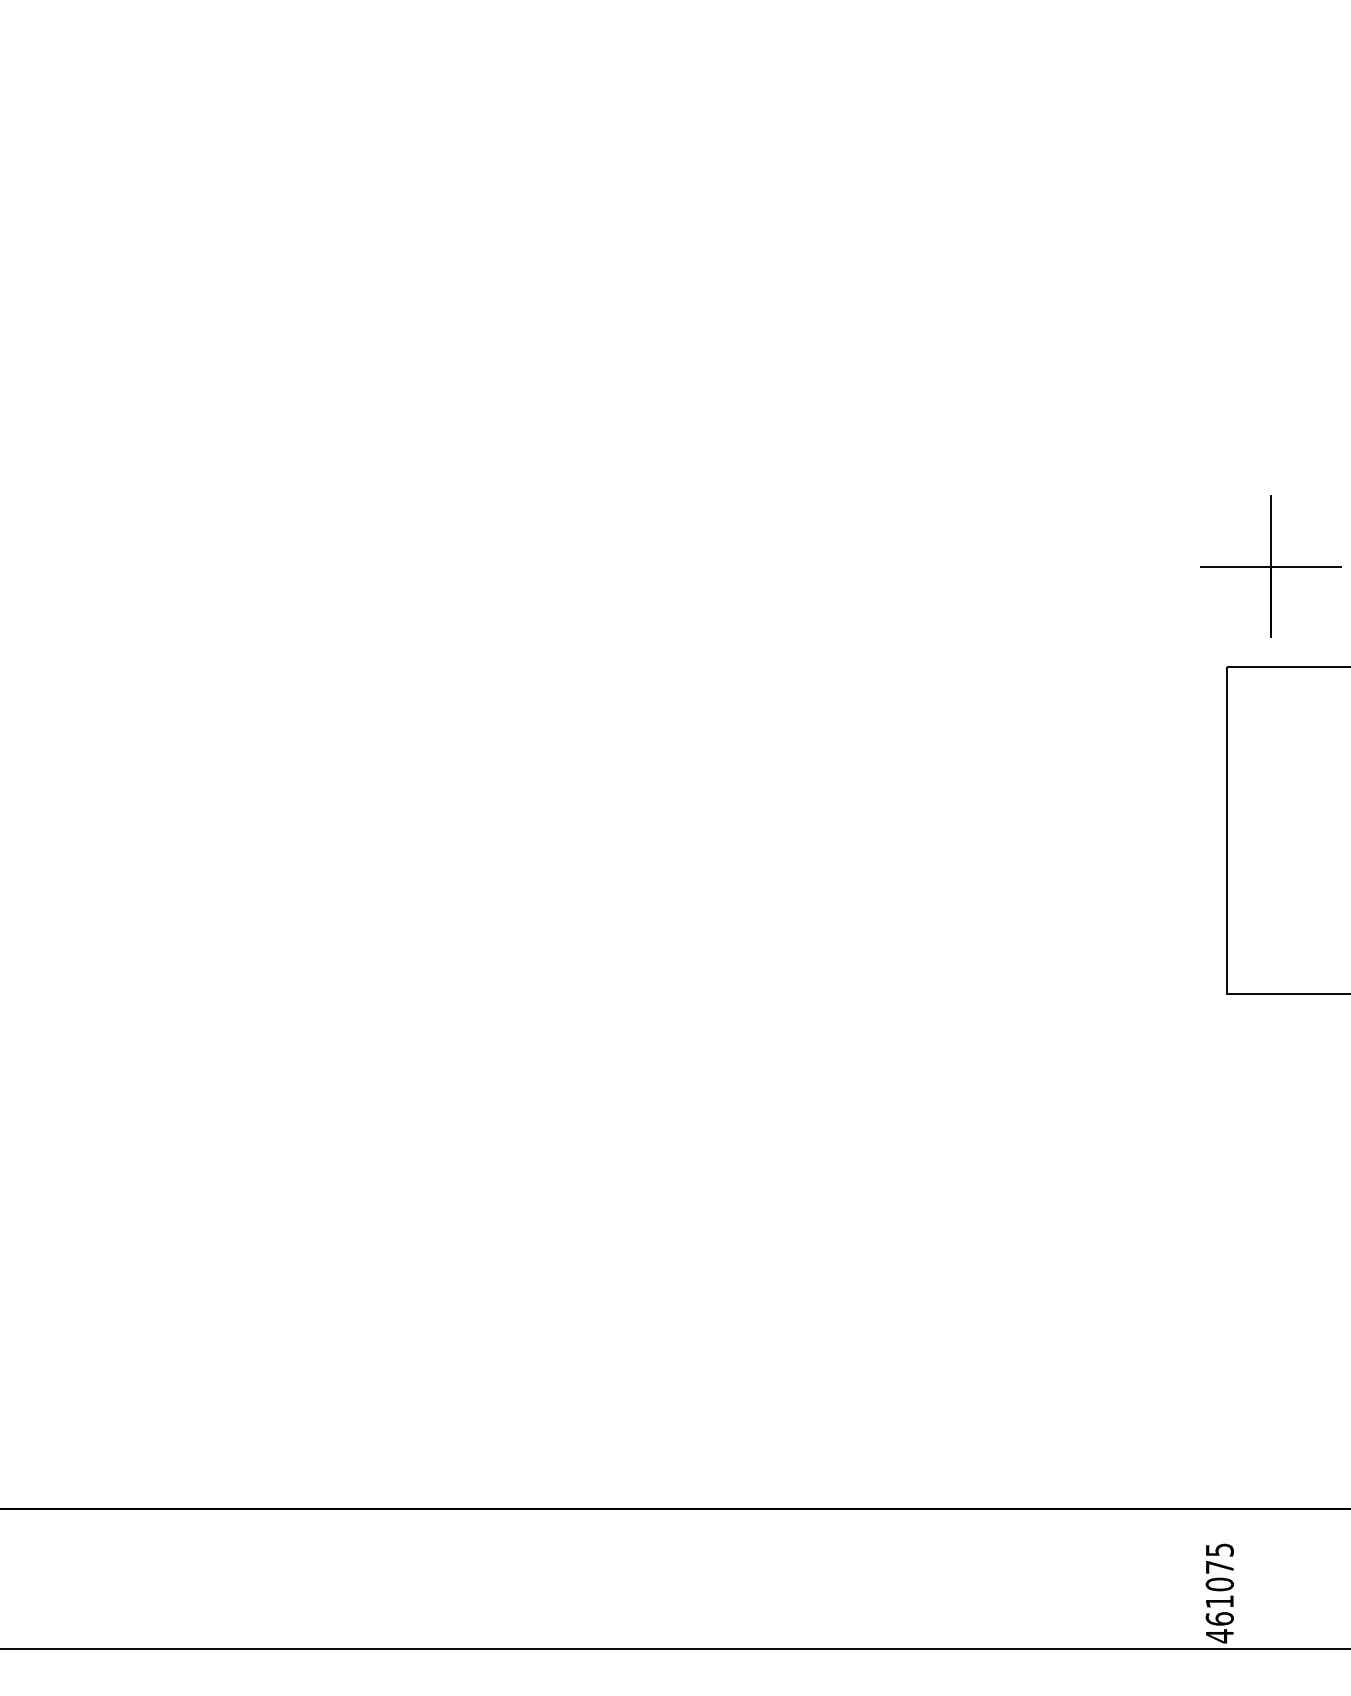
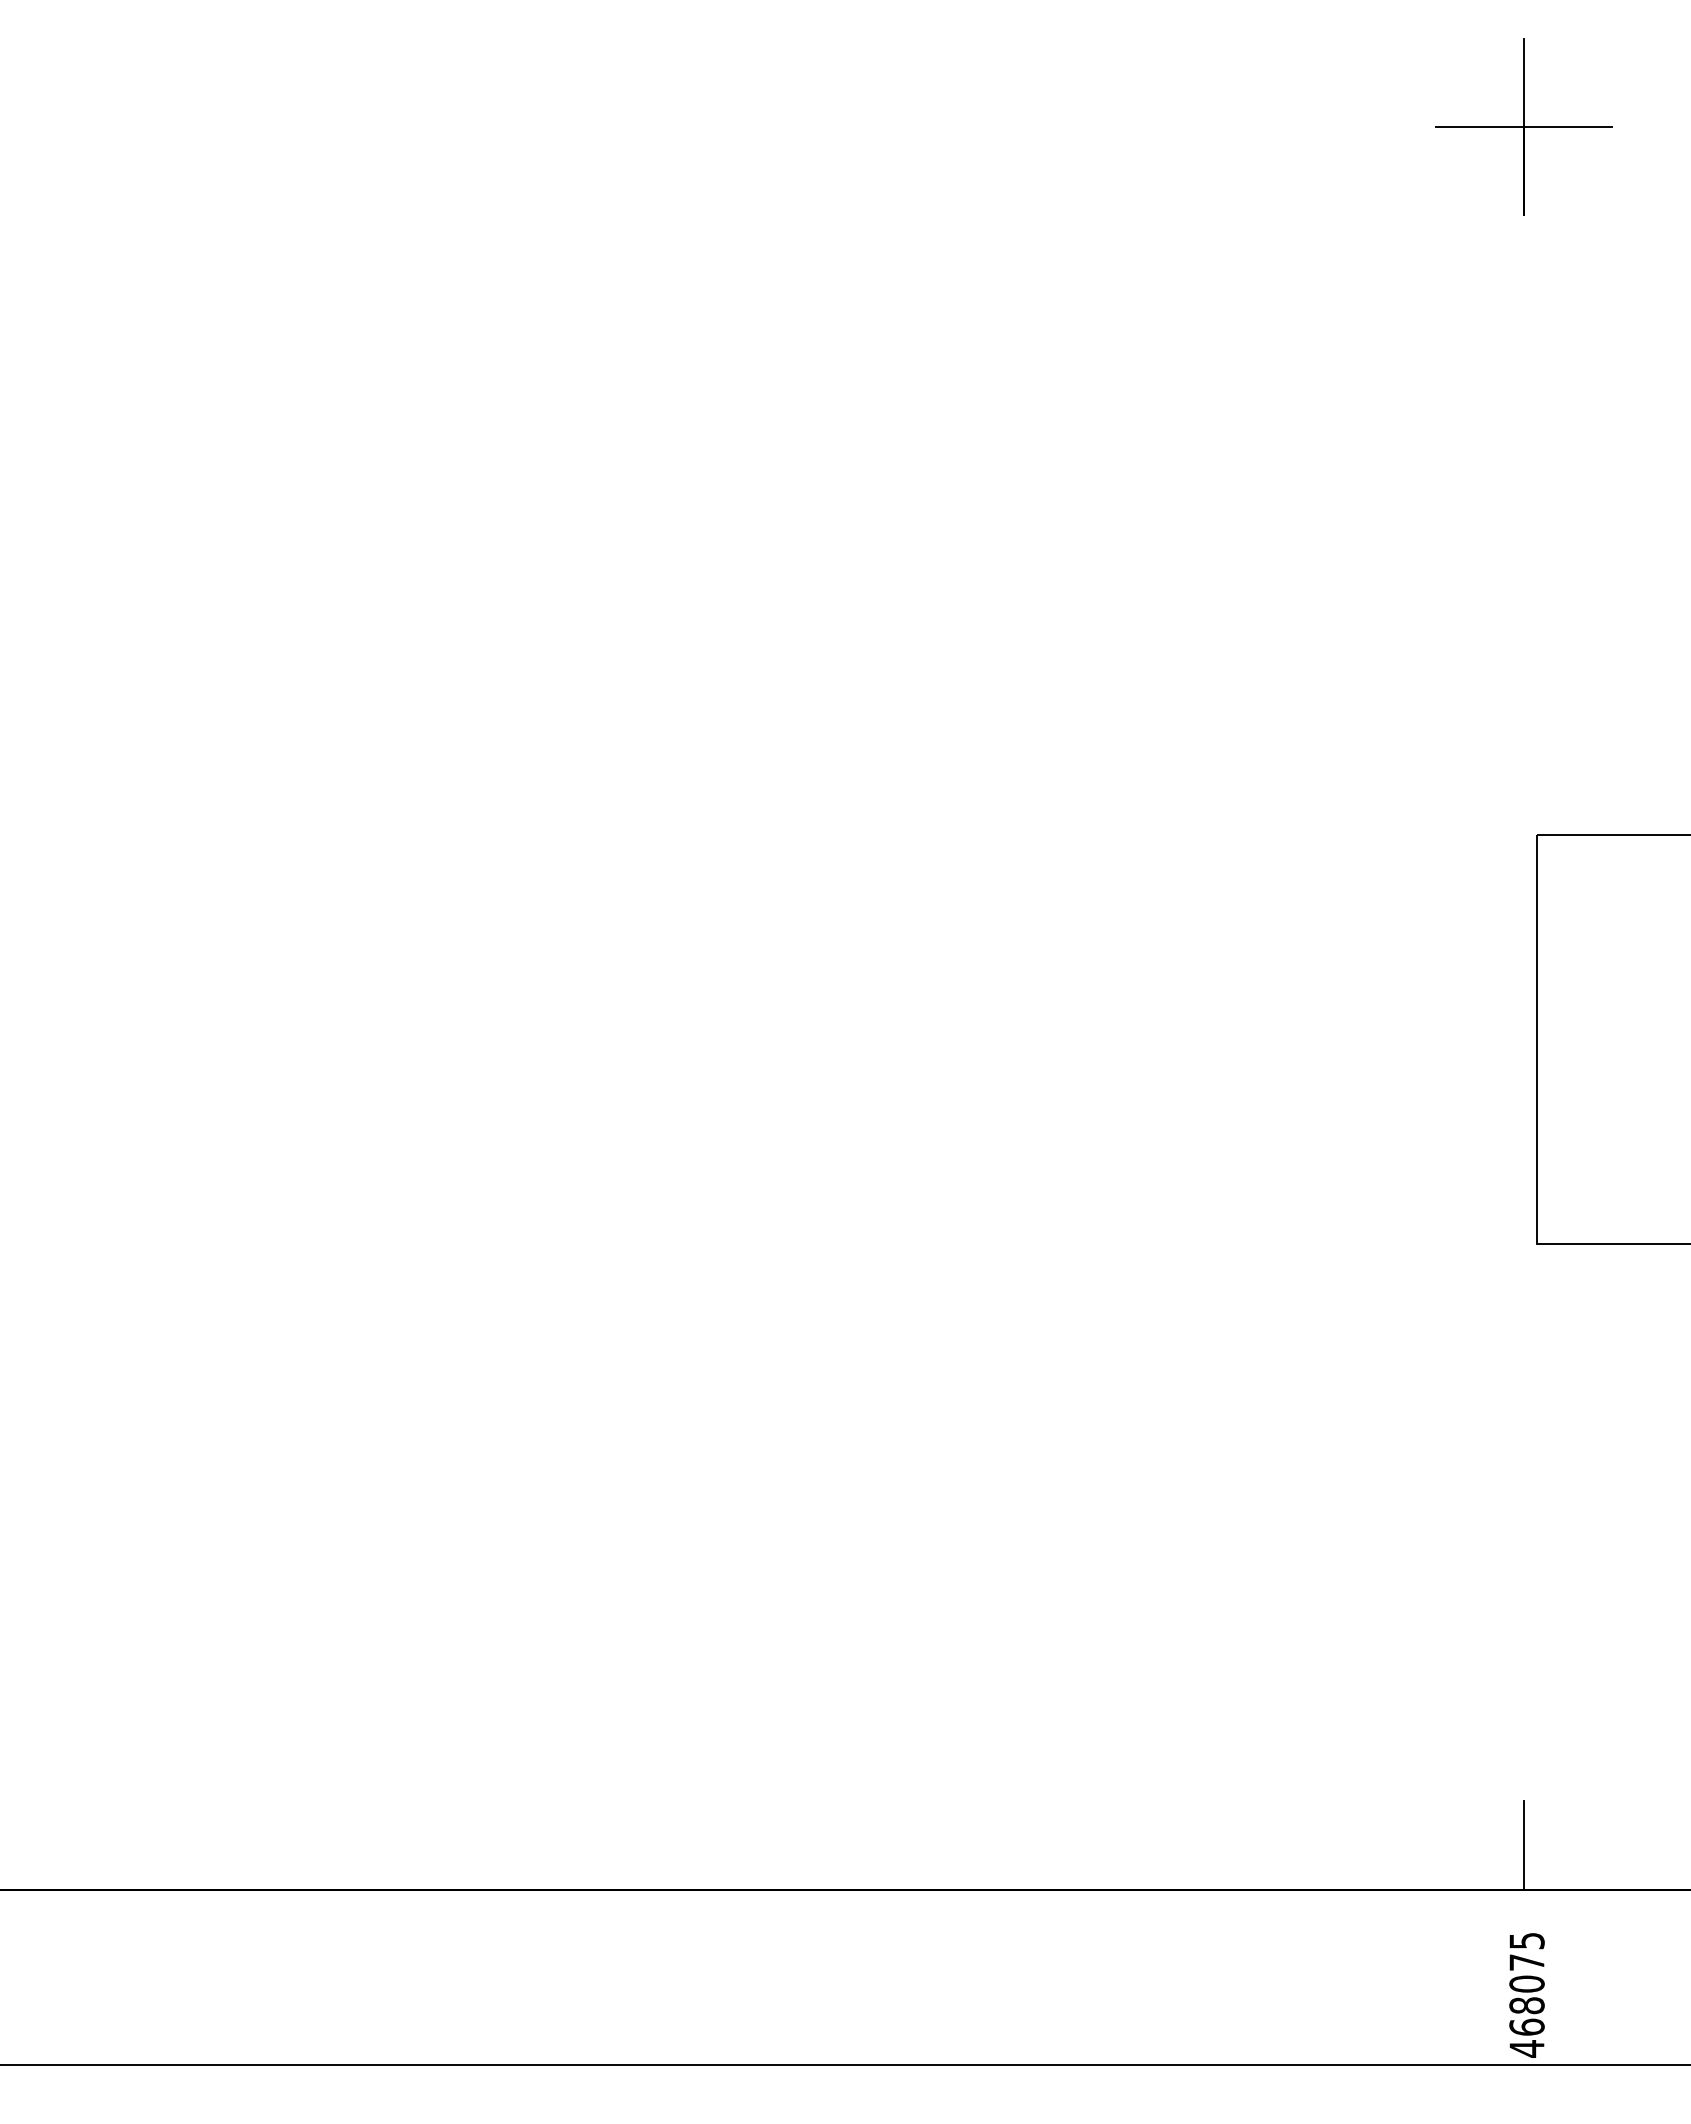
part: (1270, 566) -> (1523, 126), moved
line: (1217, 1473) -> (1523, 1845), added
text: (1219, 1601) -> (1526, 2005), 461075 -> 468075

